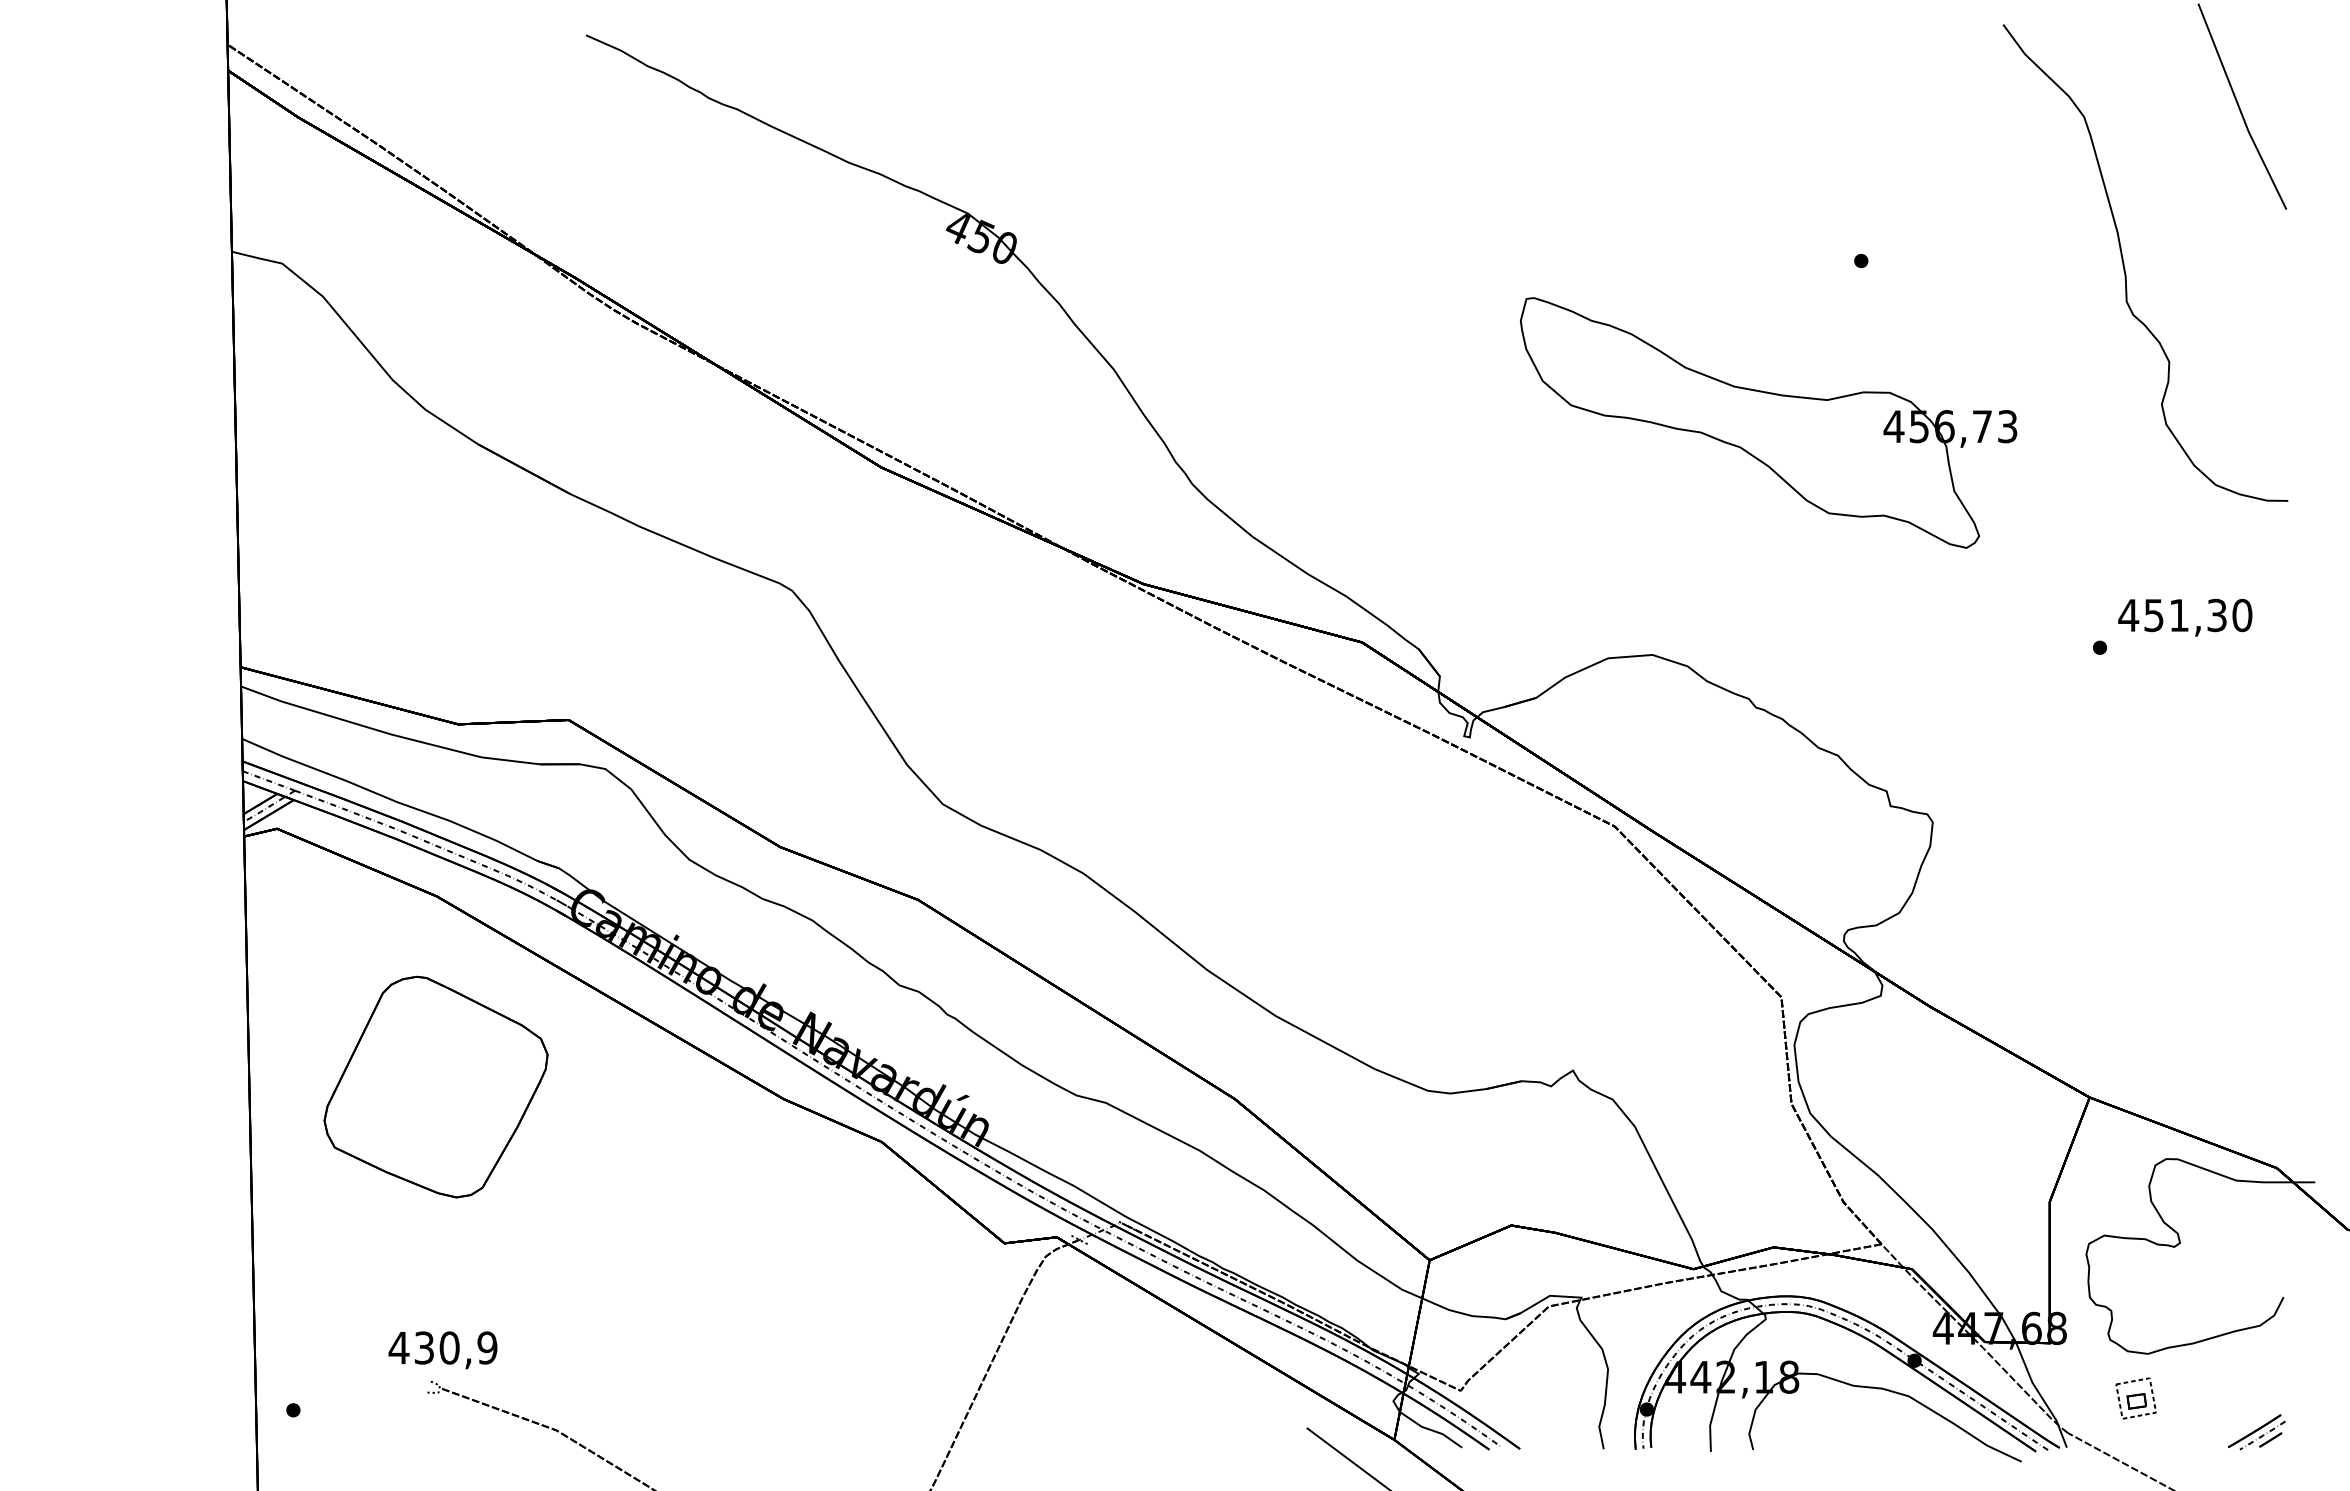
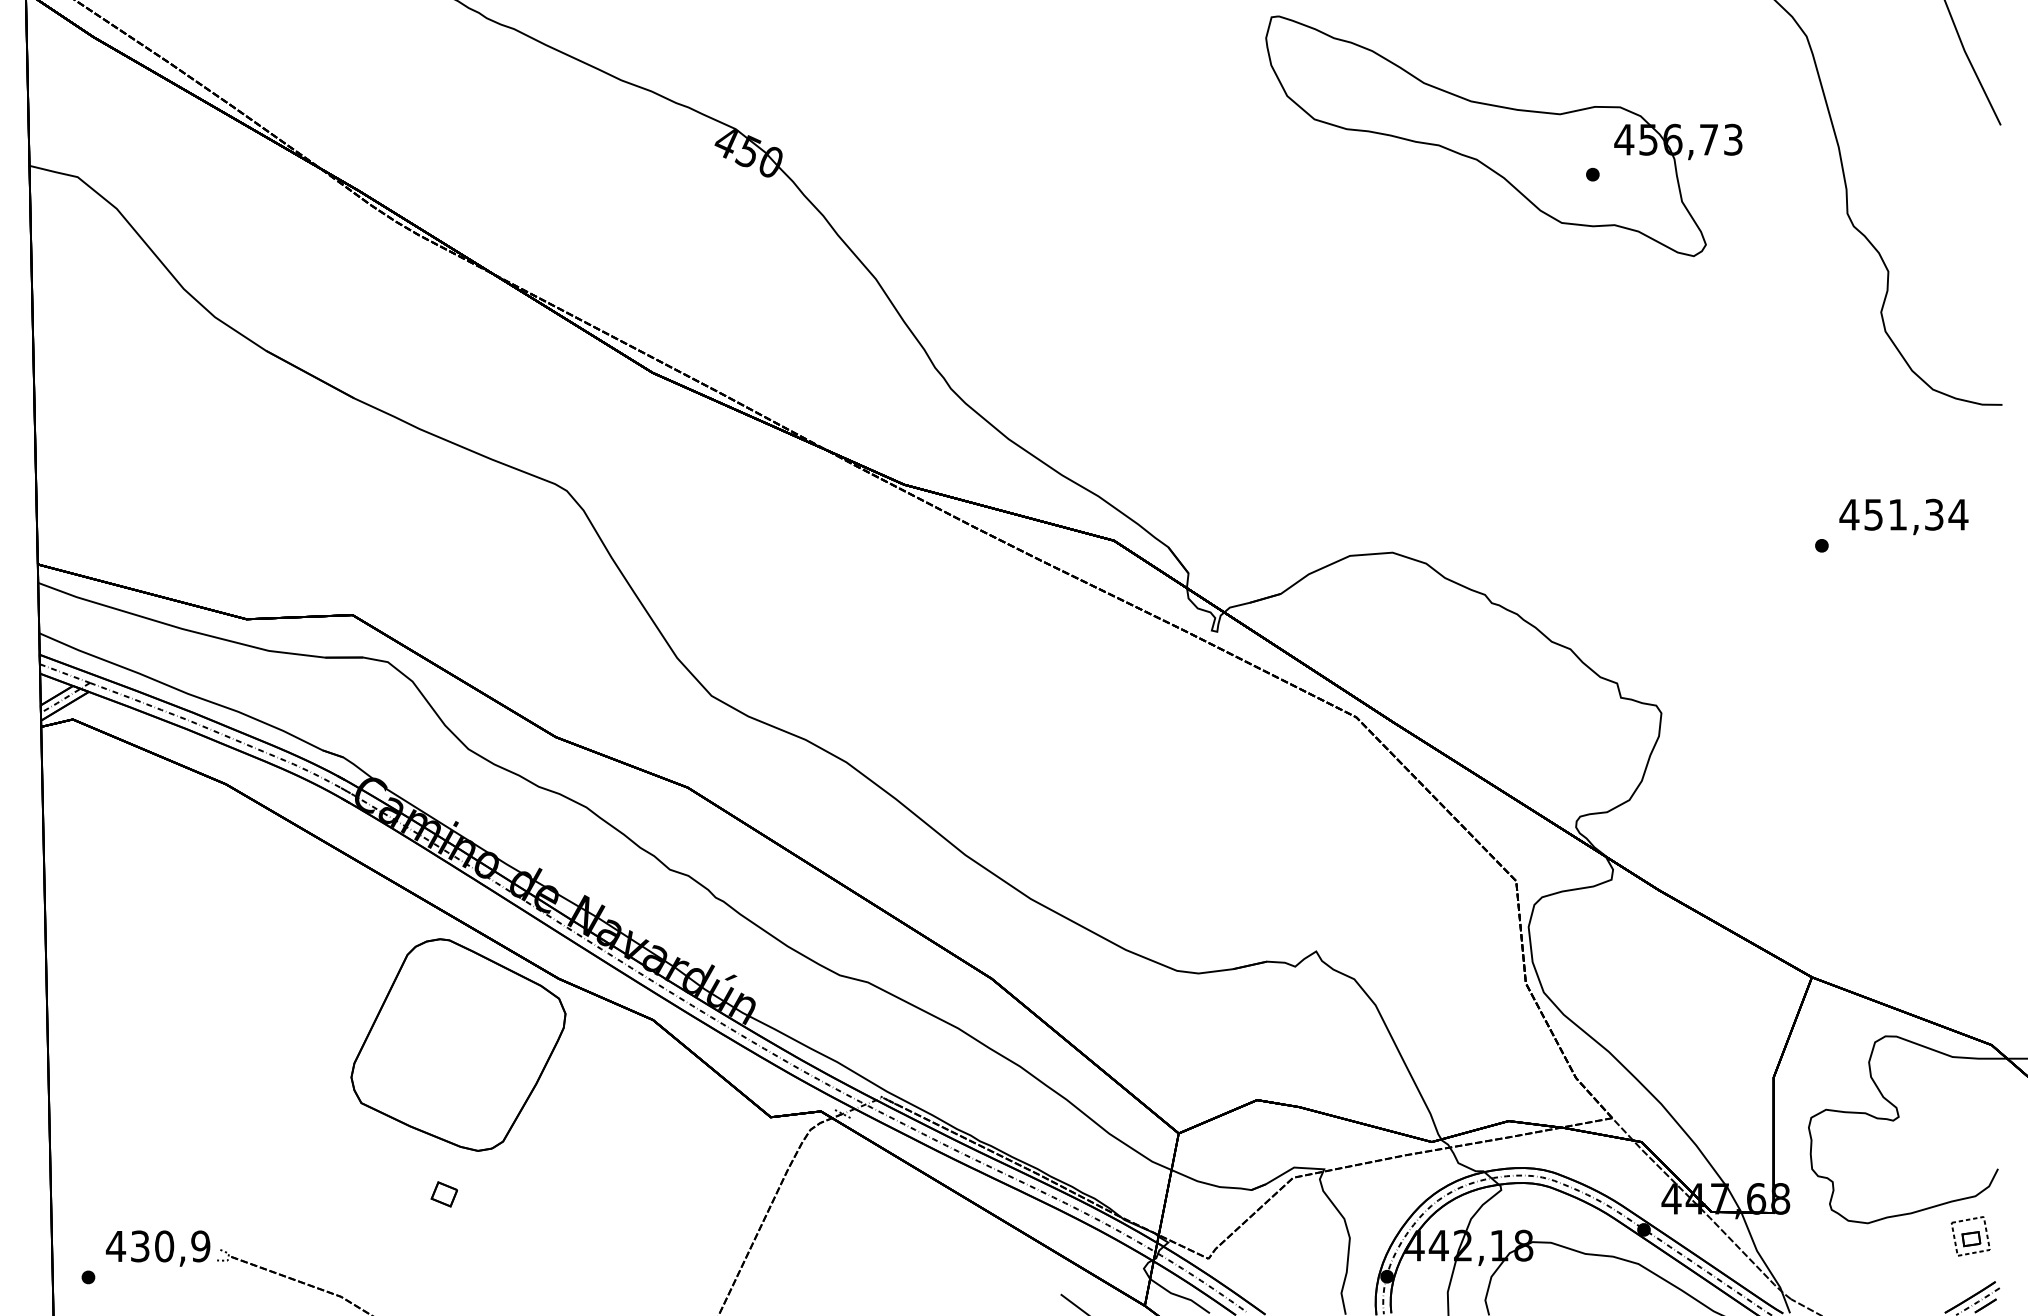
part: (1768, 422) -> (1503, 135), moved
text: (2241, 615) -> (1957, 514), 451,30 -> 451,34
part: (435, 1086) -> (457, 1044), moved
part: (664, 1323) -> (444, 1194), added
text: (442, 1350) -> (157, 1248), moved
part: (2135, 1398) -> (1970, 1236), moved

